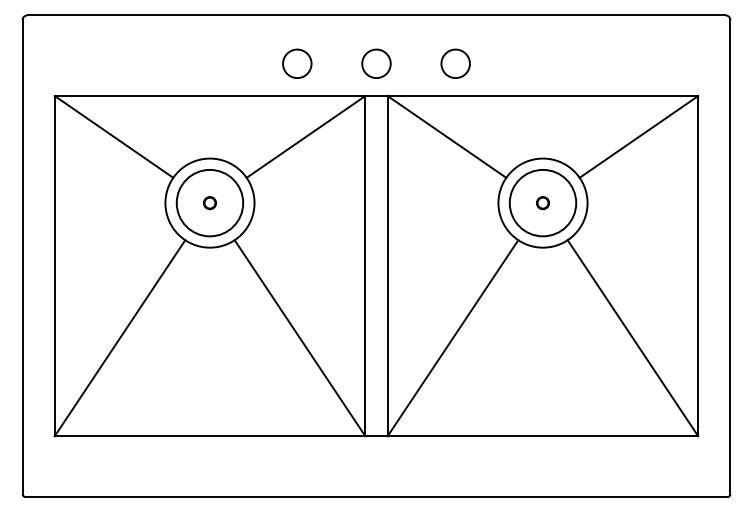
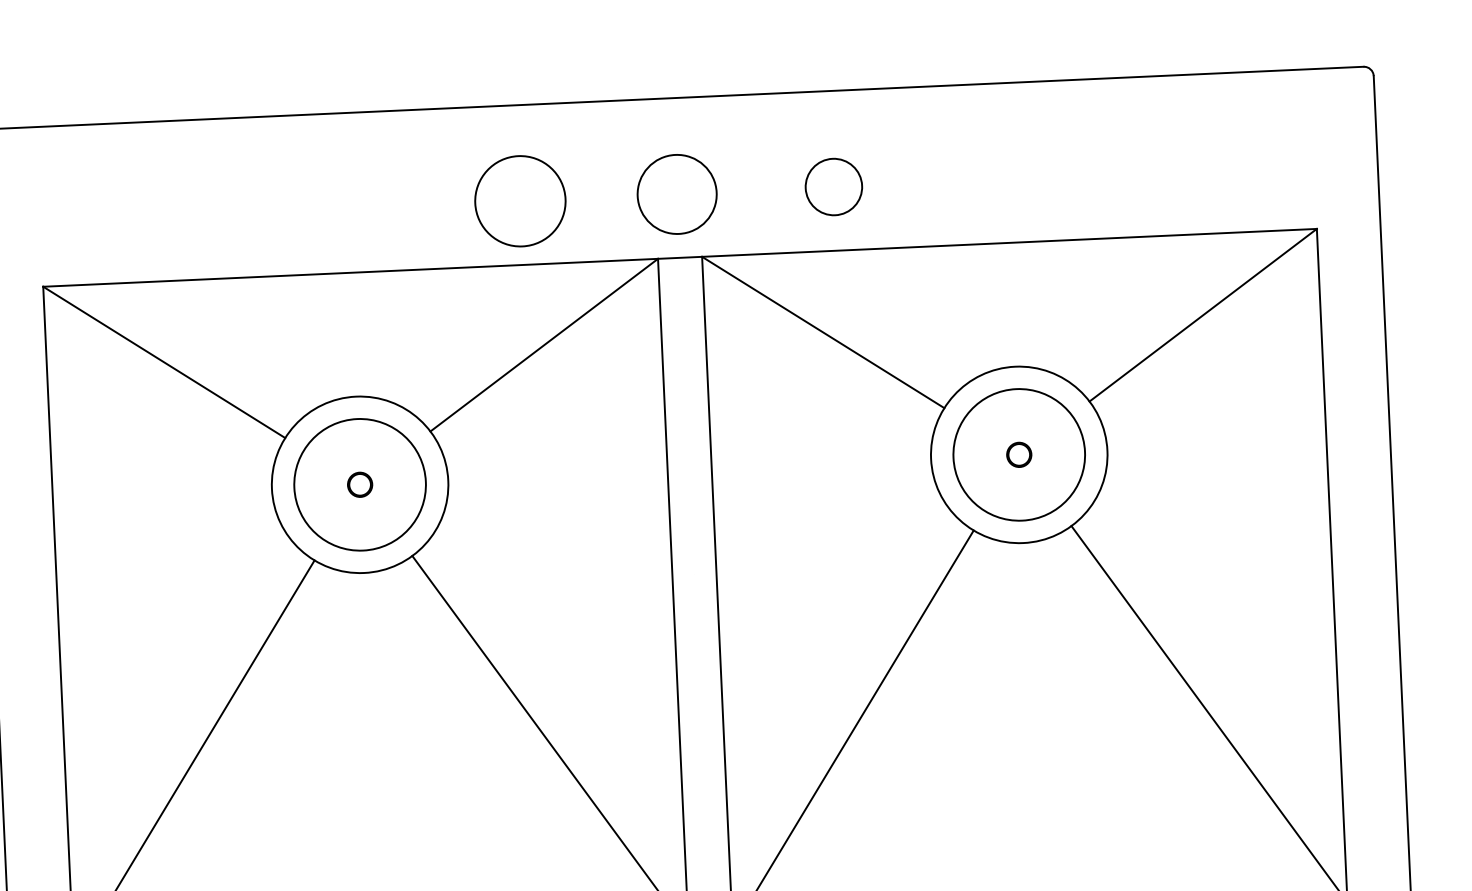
circle: (297, 63) -> (520, 200), size x1.6
circle: (376, 63) -> (677, 193), size x1.4

